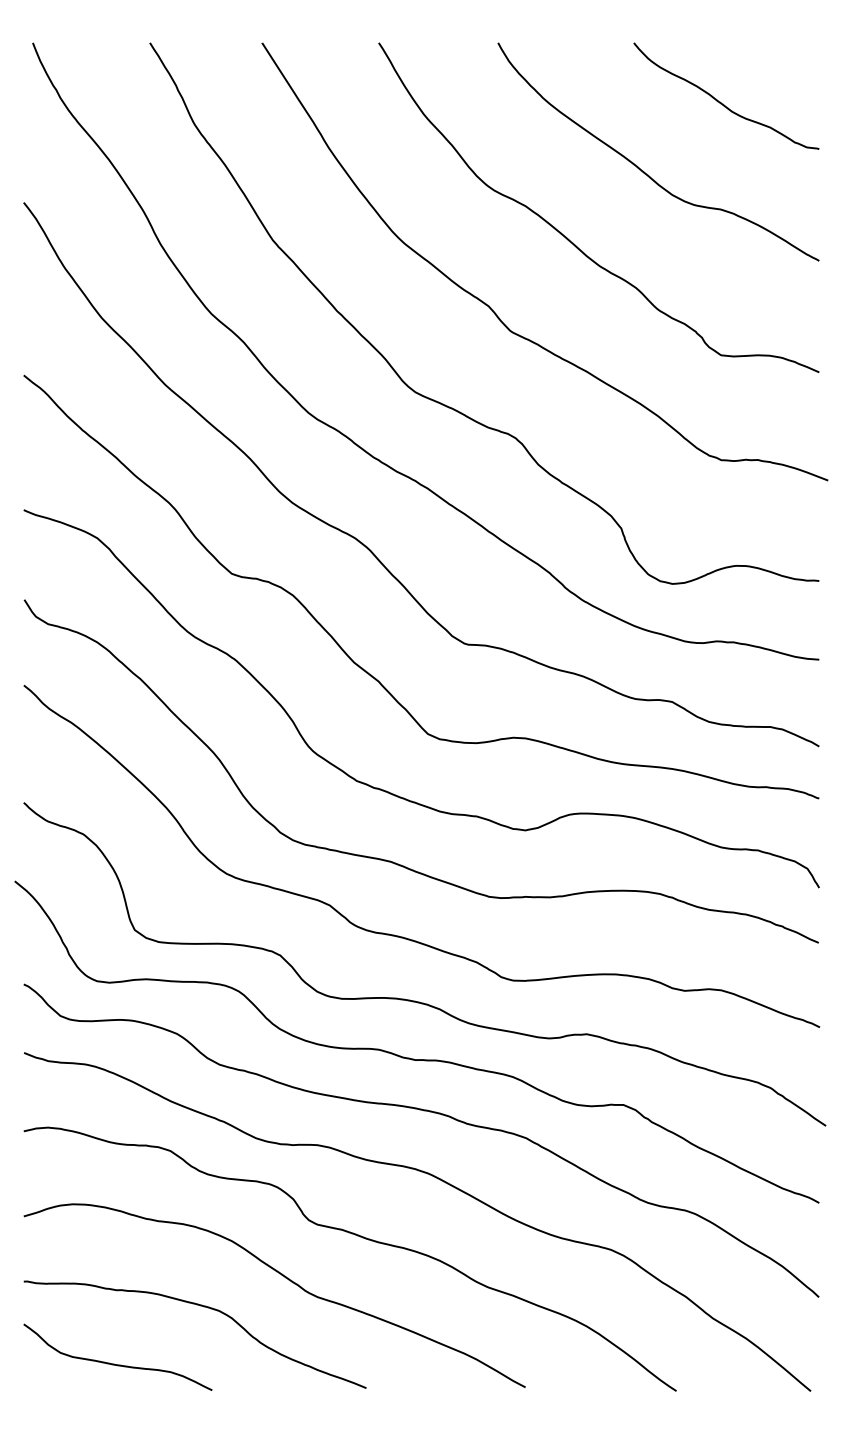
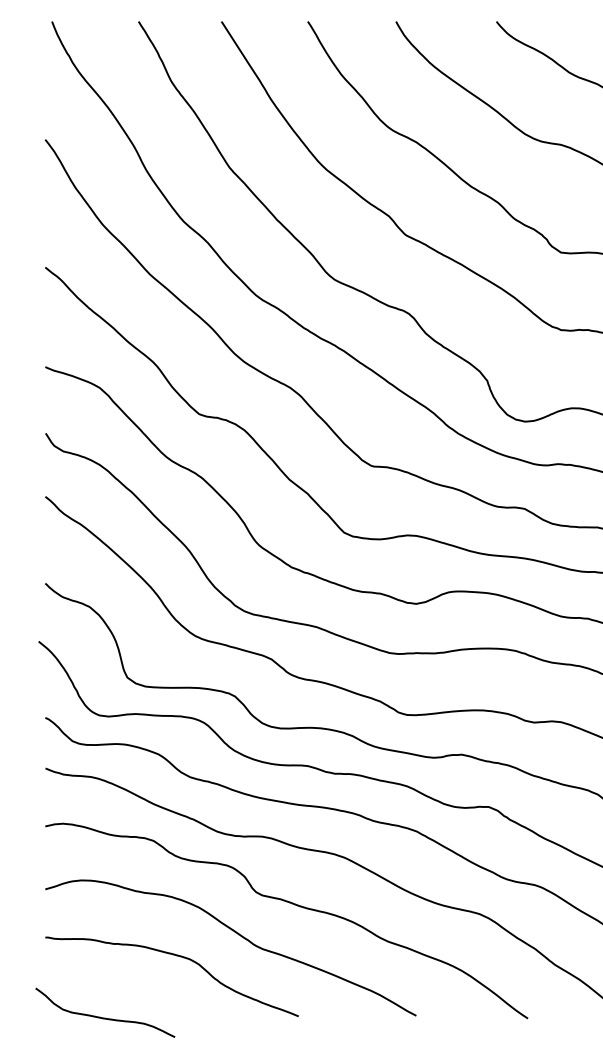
curve: (114, 1363) -> (102, 1017), moved

